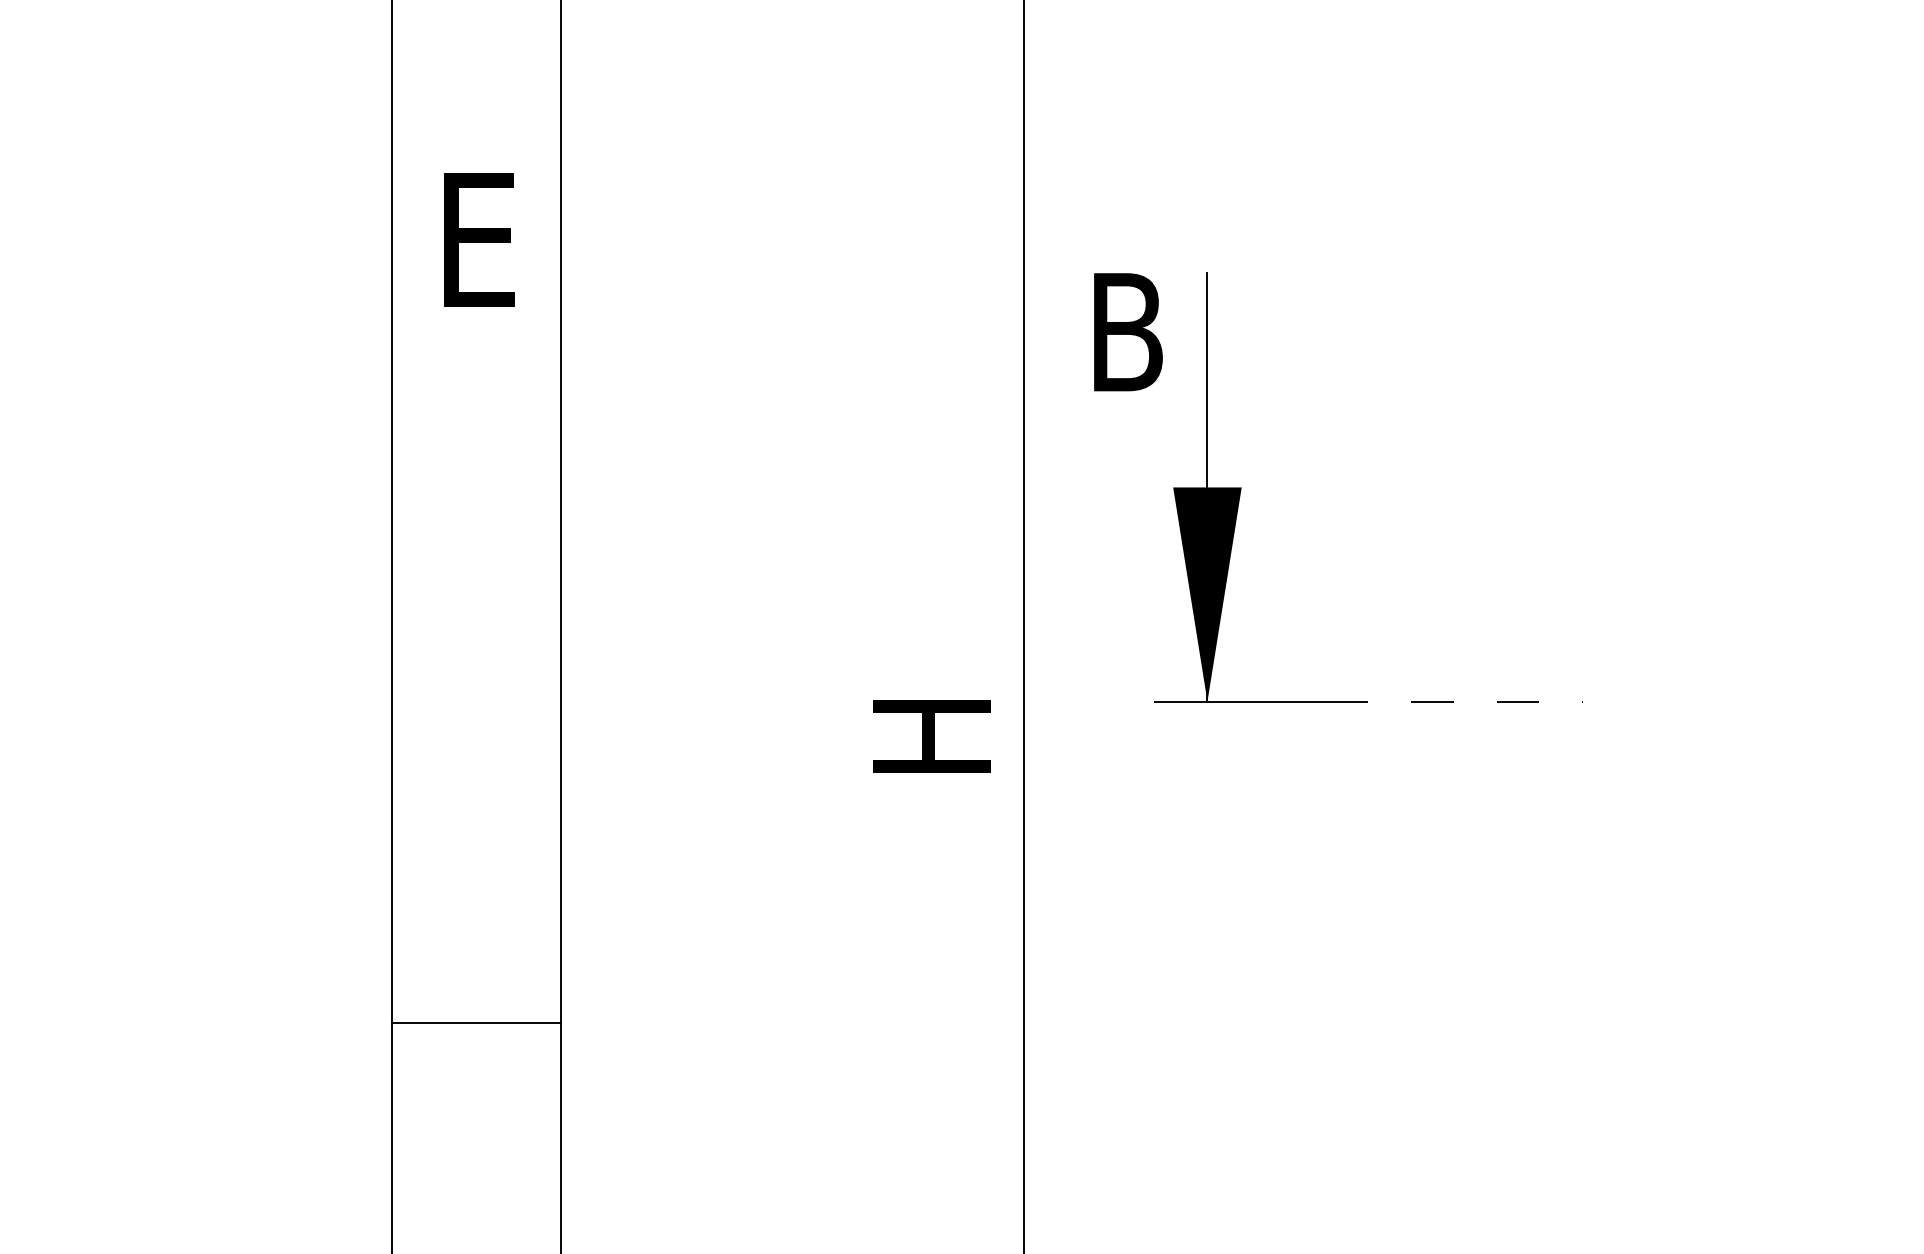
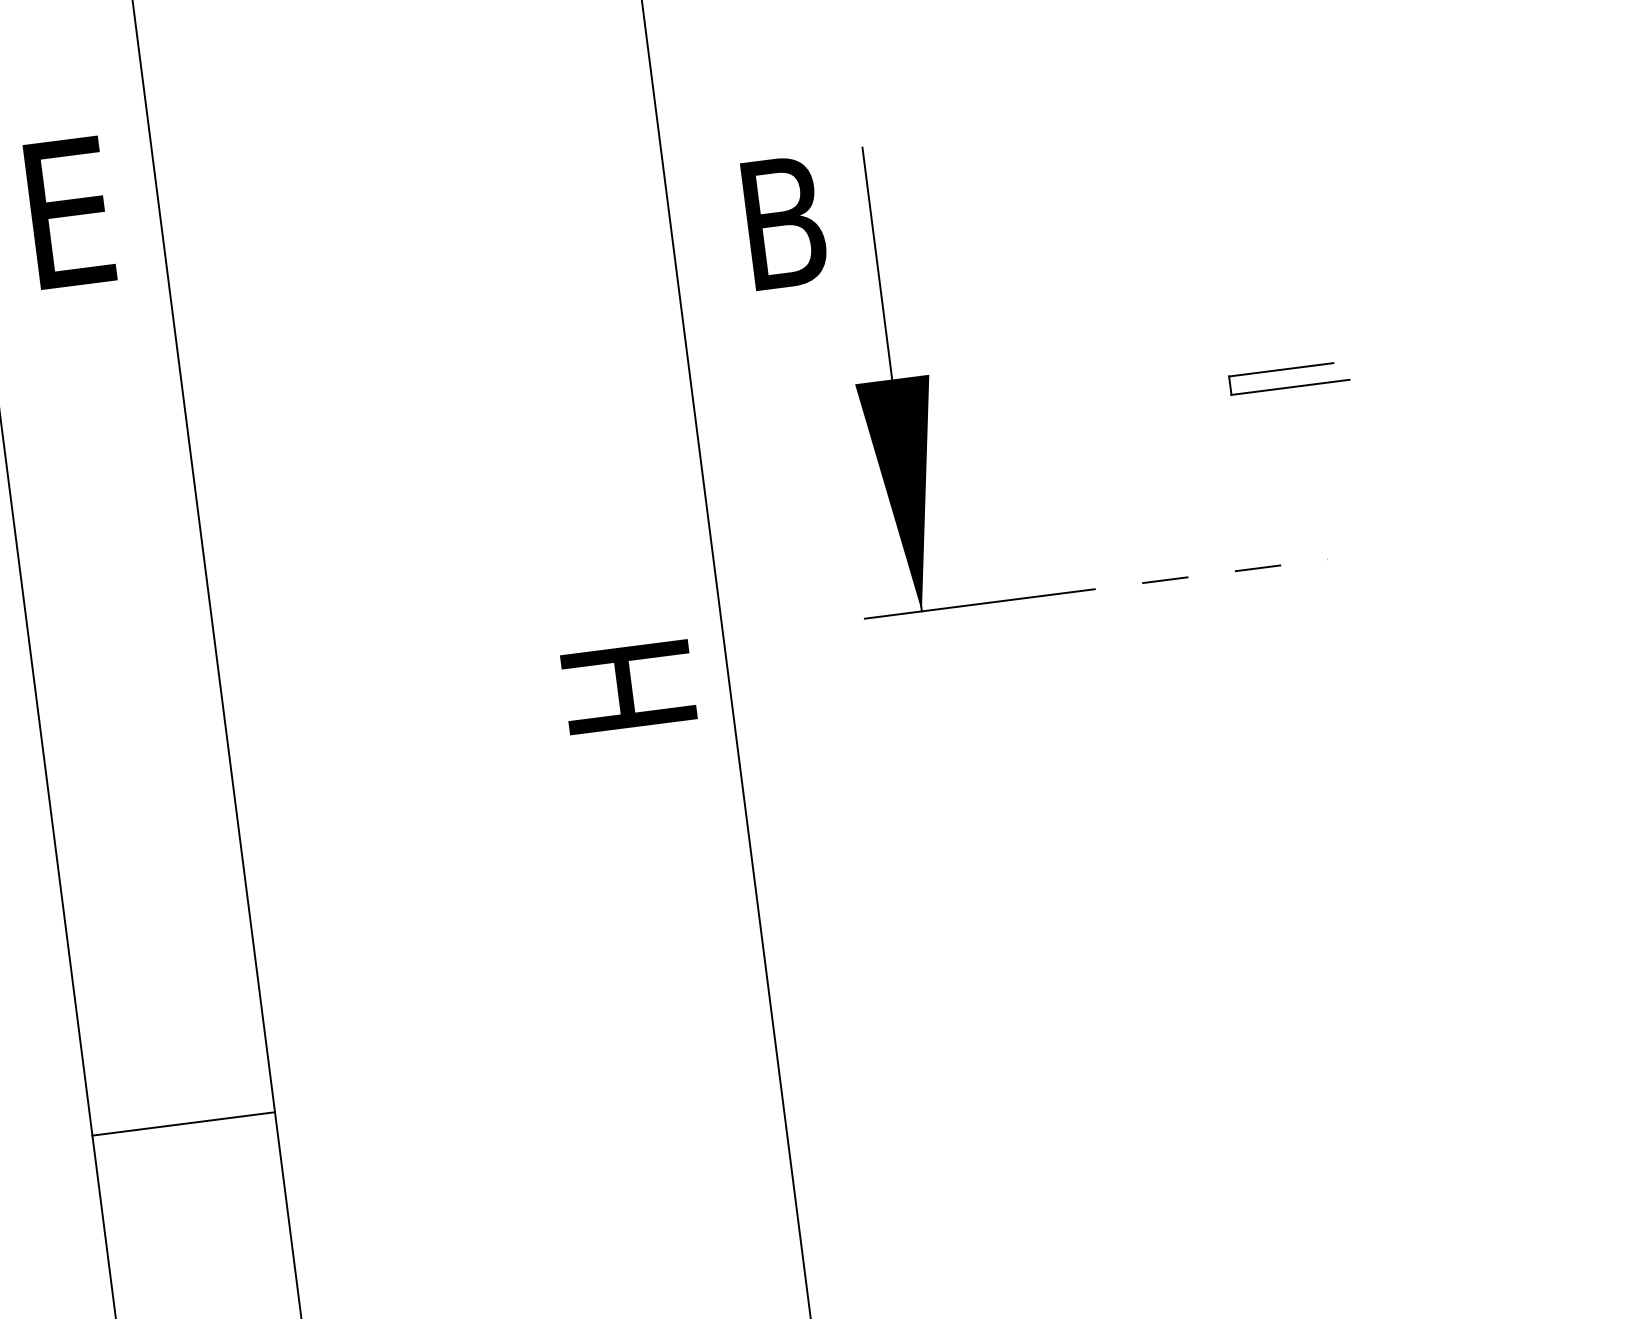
part: (1568, 524) -> (1288, 369), added
line: (476, 1022) -> (183, 1123), moved

